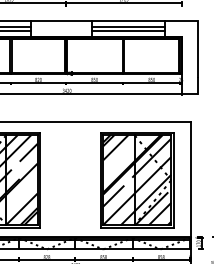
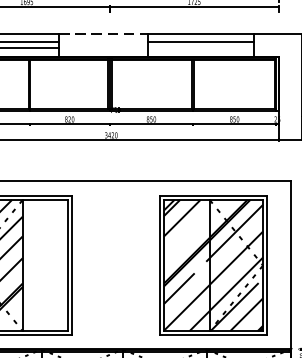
line: (62, 21) -> (104, 34), solid -> dashed
line: (128, 30) -> (200, 47), removed
hatch: (21, 180) -> (44, 265), removed

